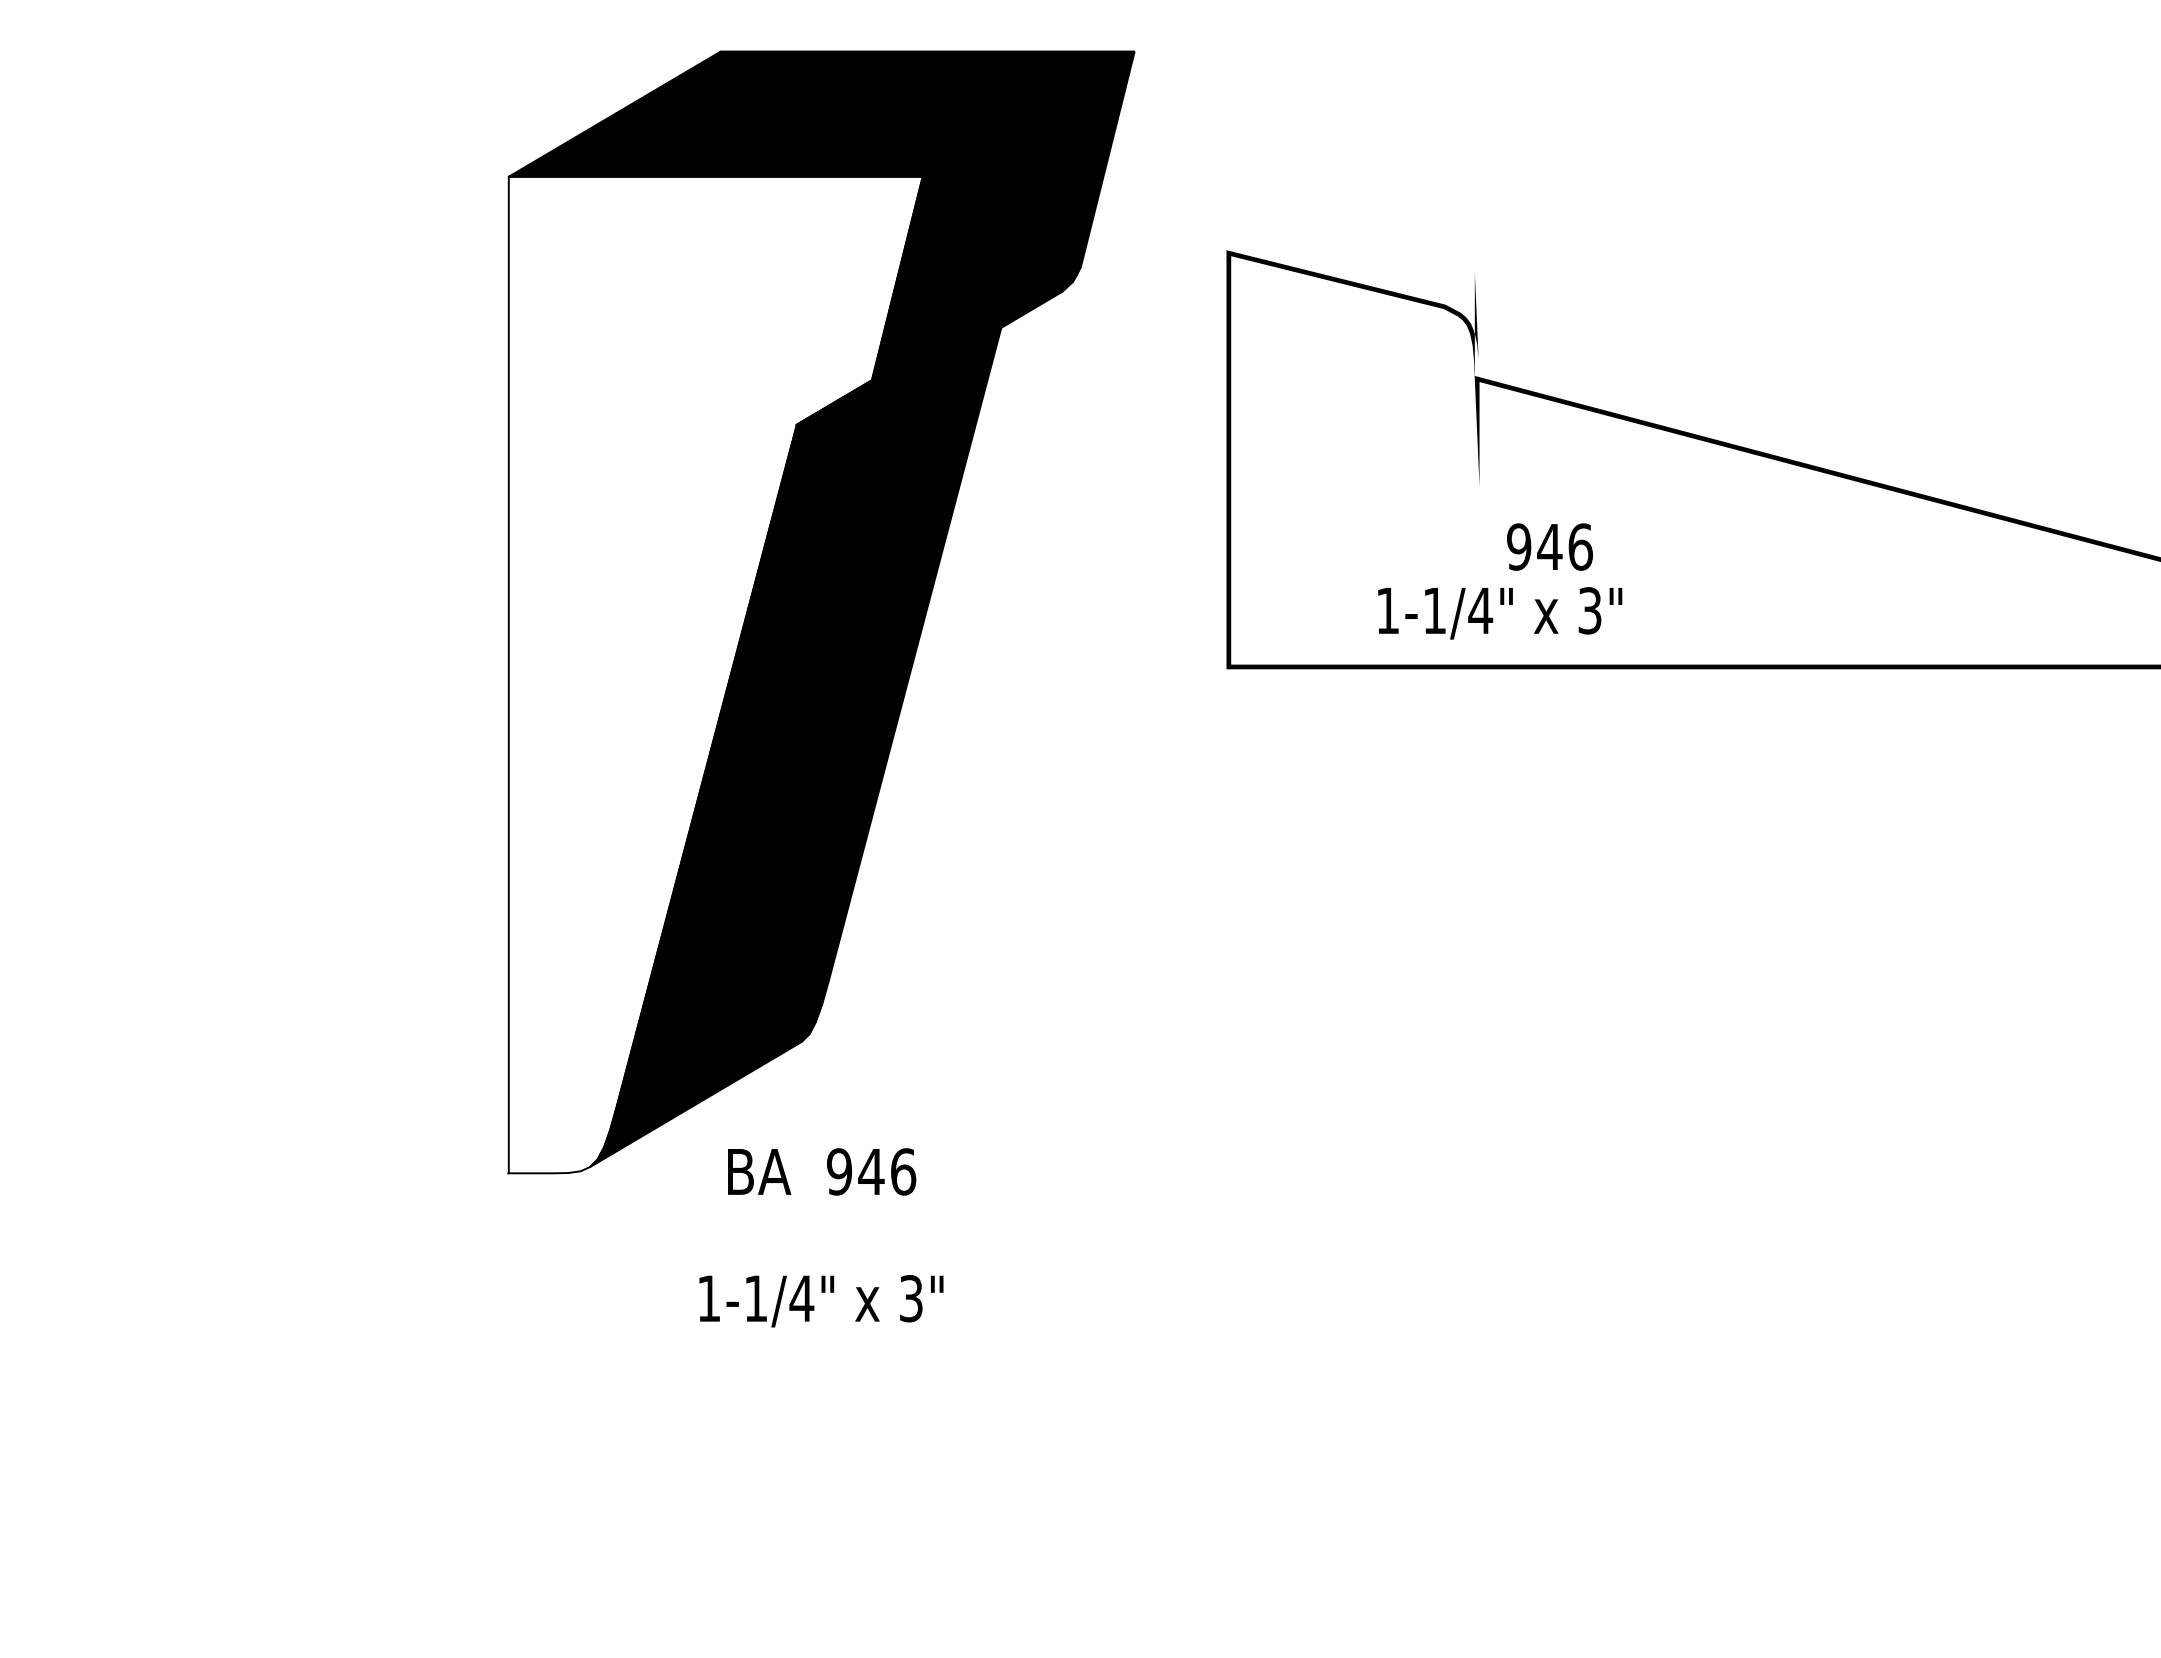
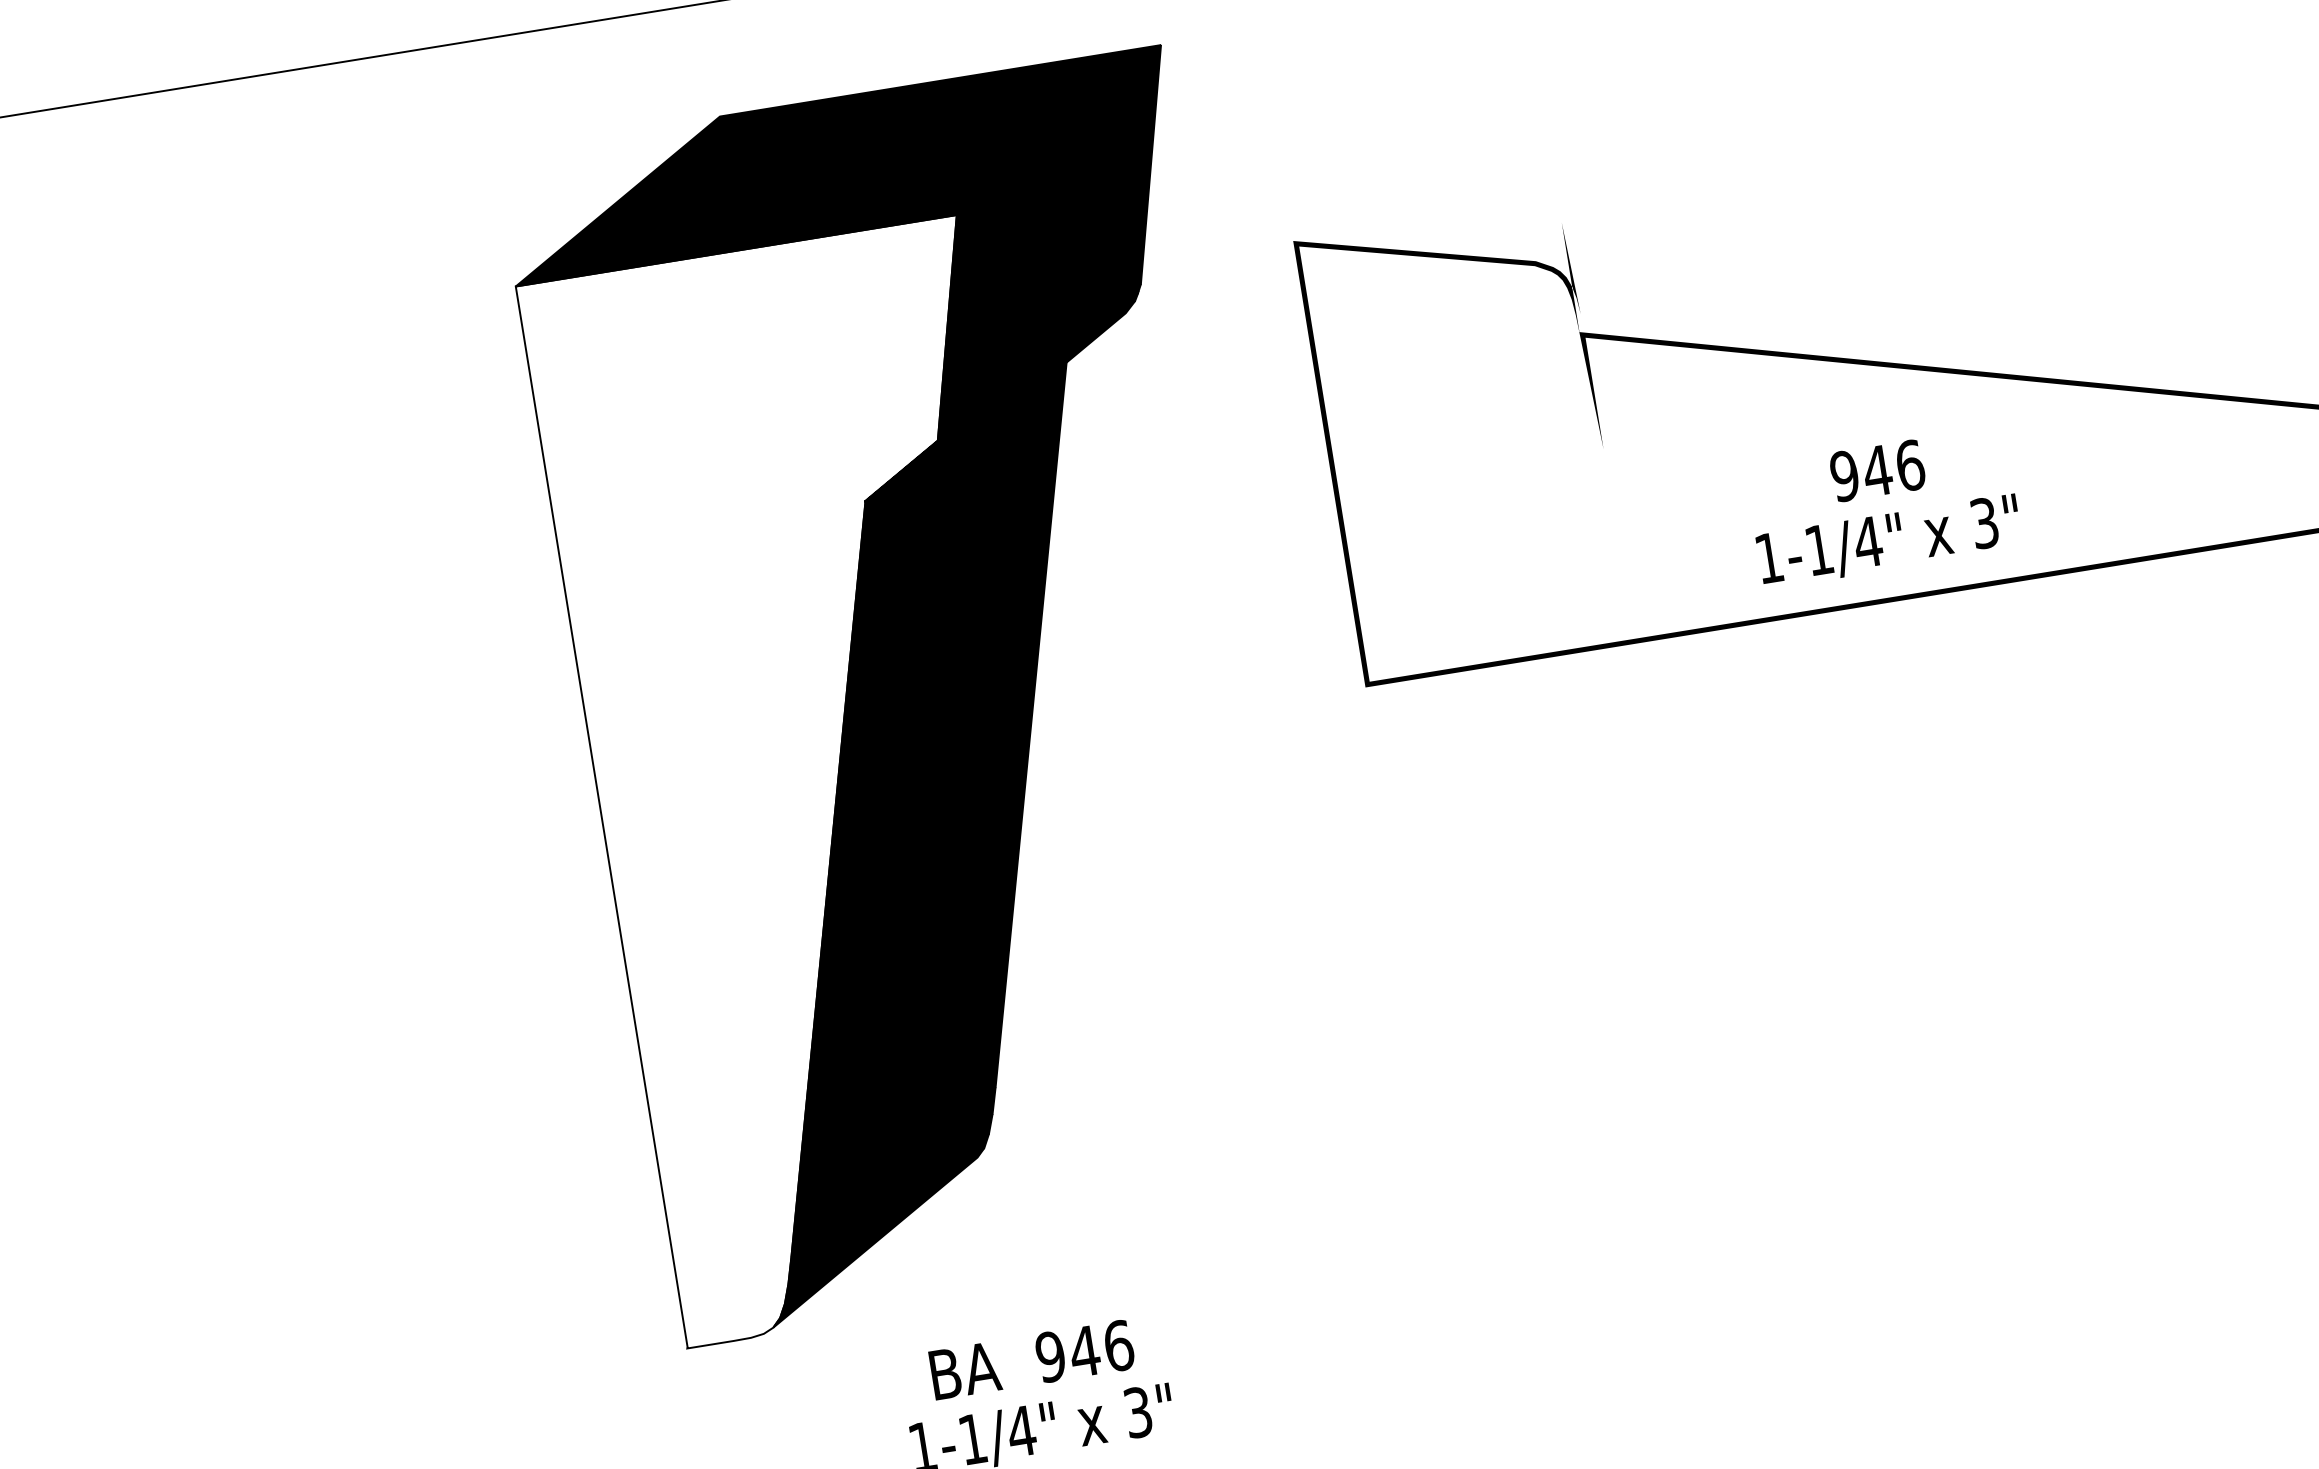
text: (1549, 546) -> (1877, 470), moved
text: (1500, 613) -> (1889, 541), moved
text: (822, 1171) -> (1032, 1359), moved

